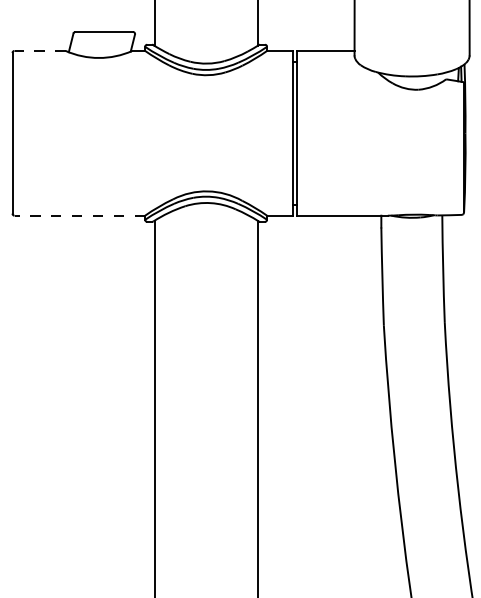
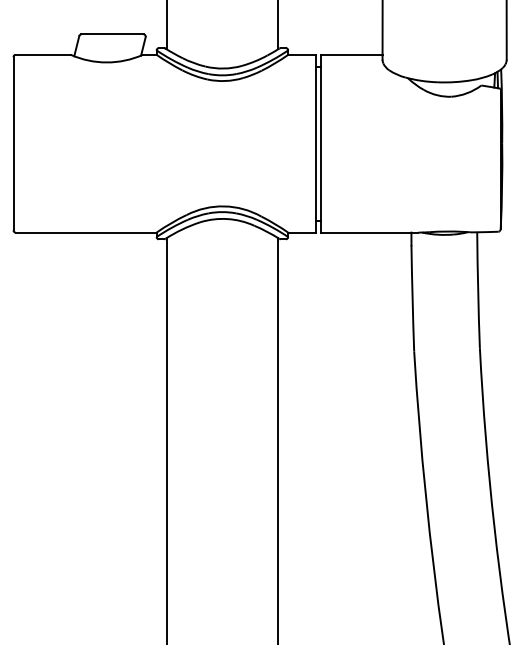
line: (40, 50) -> (43, 54), dashed -> solid
line: (79, 215) -> (85, 232), dashed -> solid

